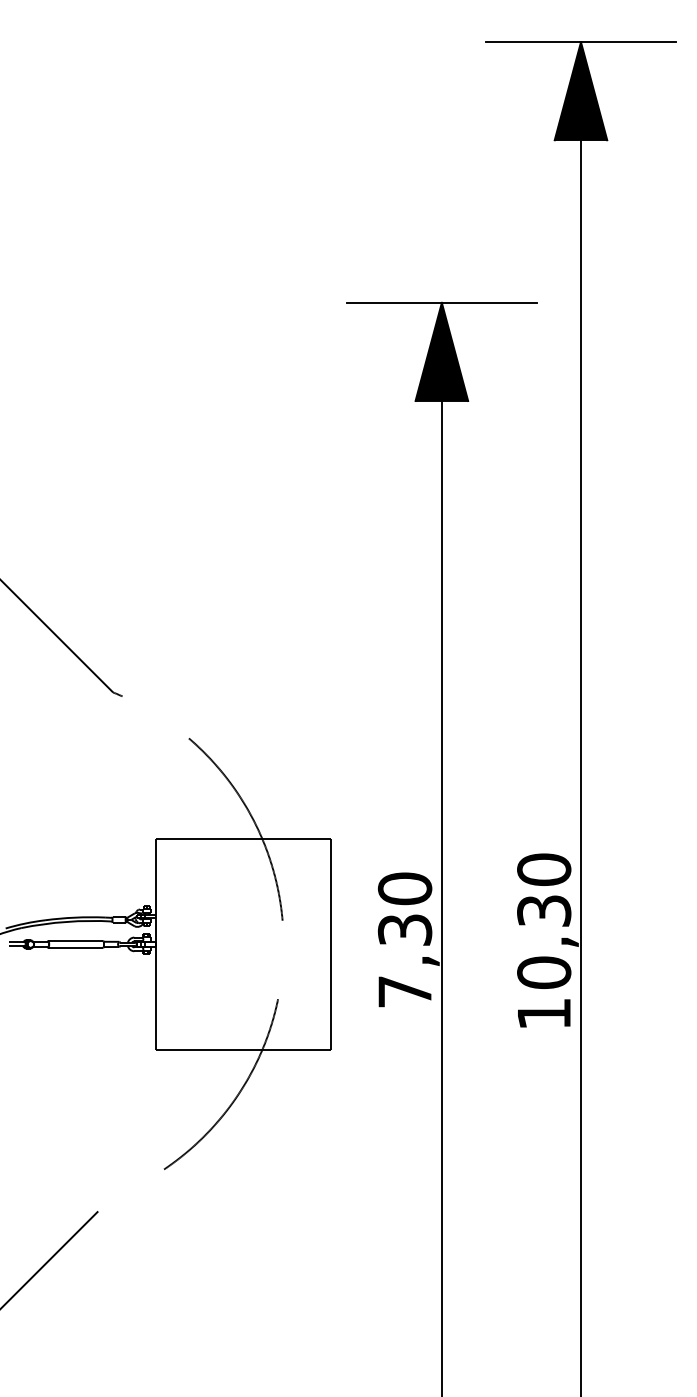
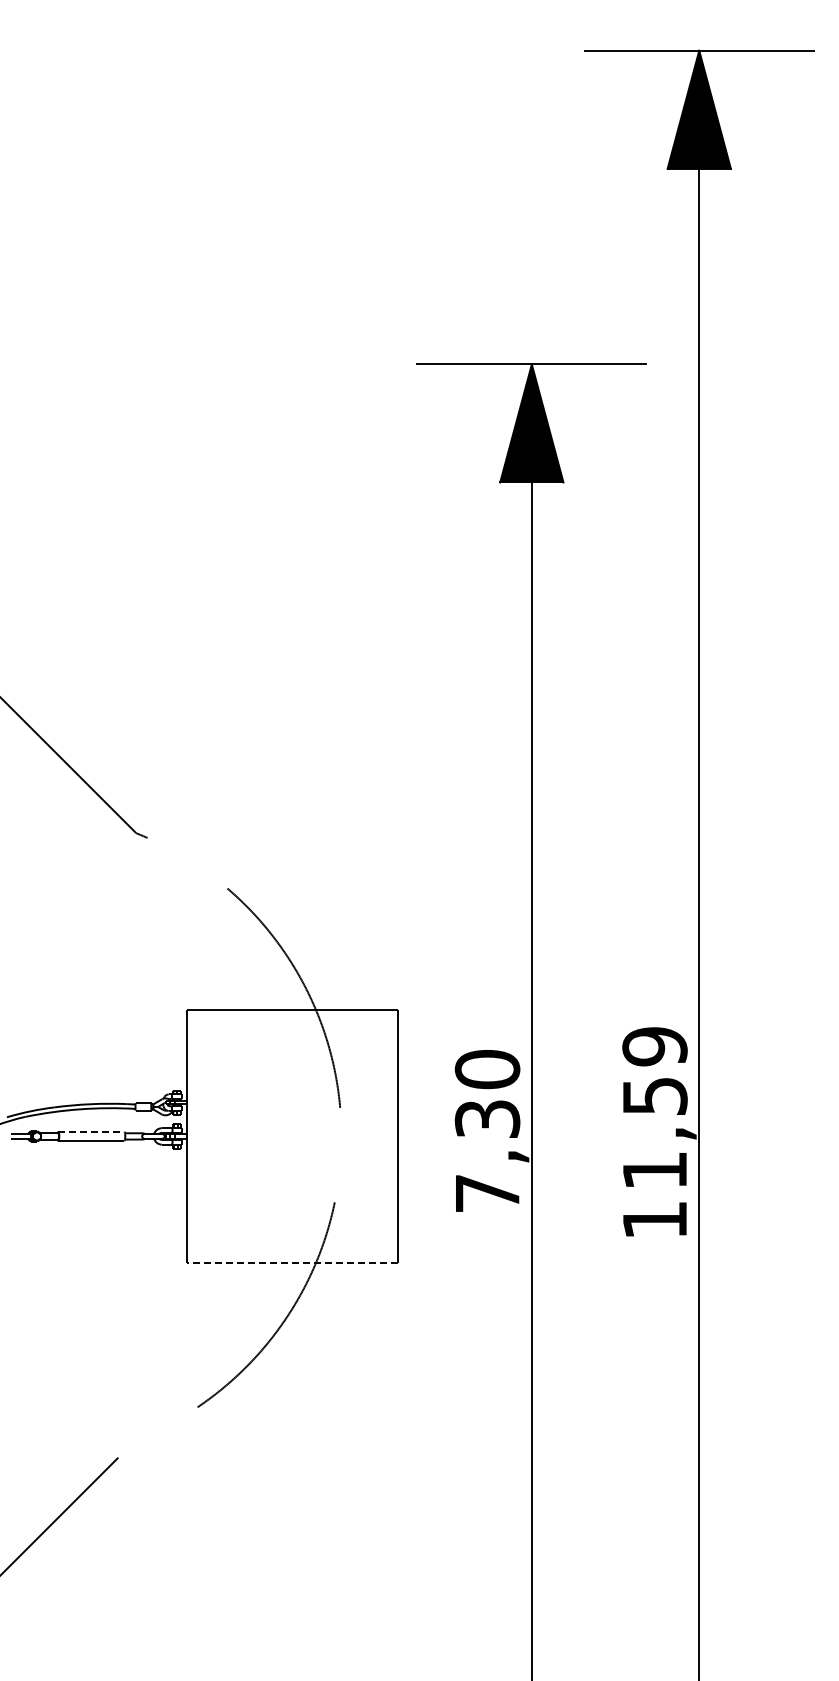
text: (543, 921) -> (654, 1108), 10,30 -> 11,59
line: (75, 940) -> (91, 1131), solid -> dashed
line: (242, 1049) -> (292, 1262), solid -> dashed

